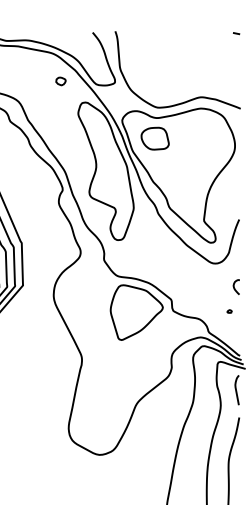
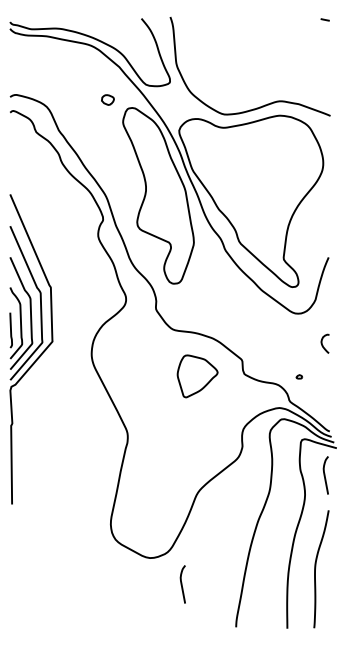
part: (60, 81) -> (107, 99), moved
part: (155, 138) -> (221, 154), removed
part: (229, 311) -> (299, 376), moved
part: (136, 312) -> (197, 376), size x0.6
curve: (124, 475) -> (182, 584), added

